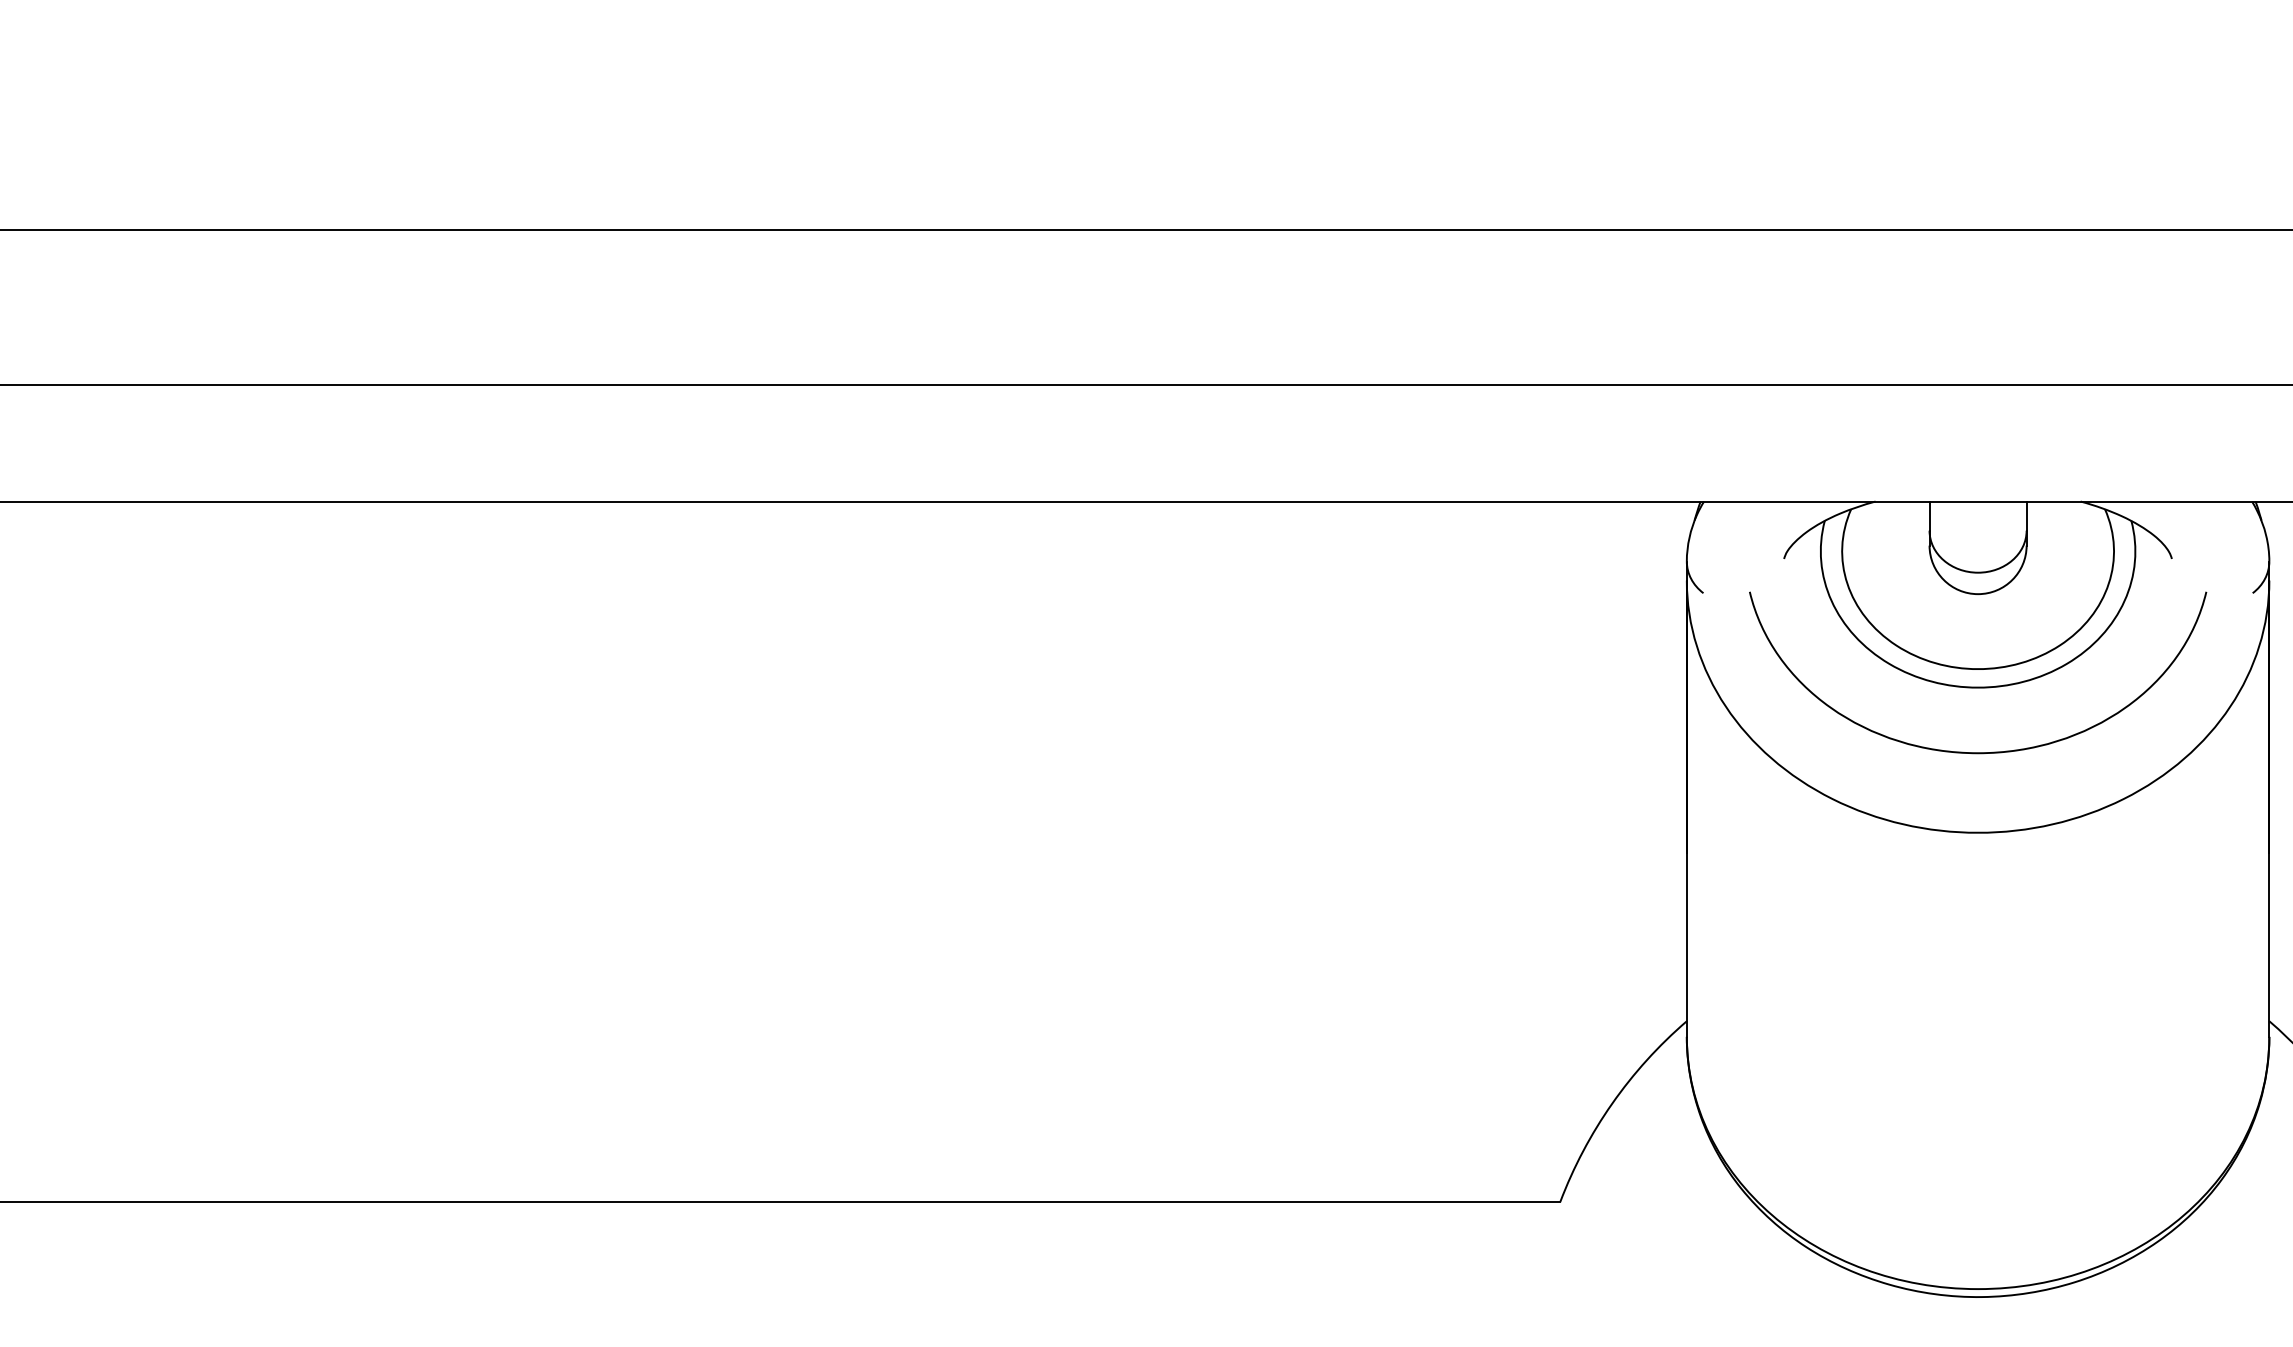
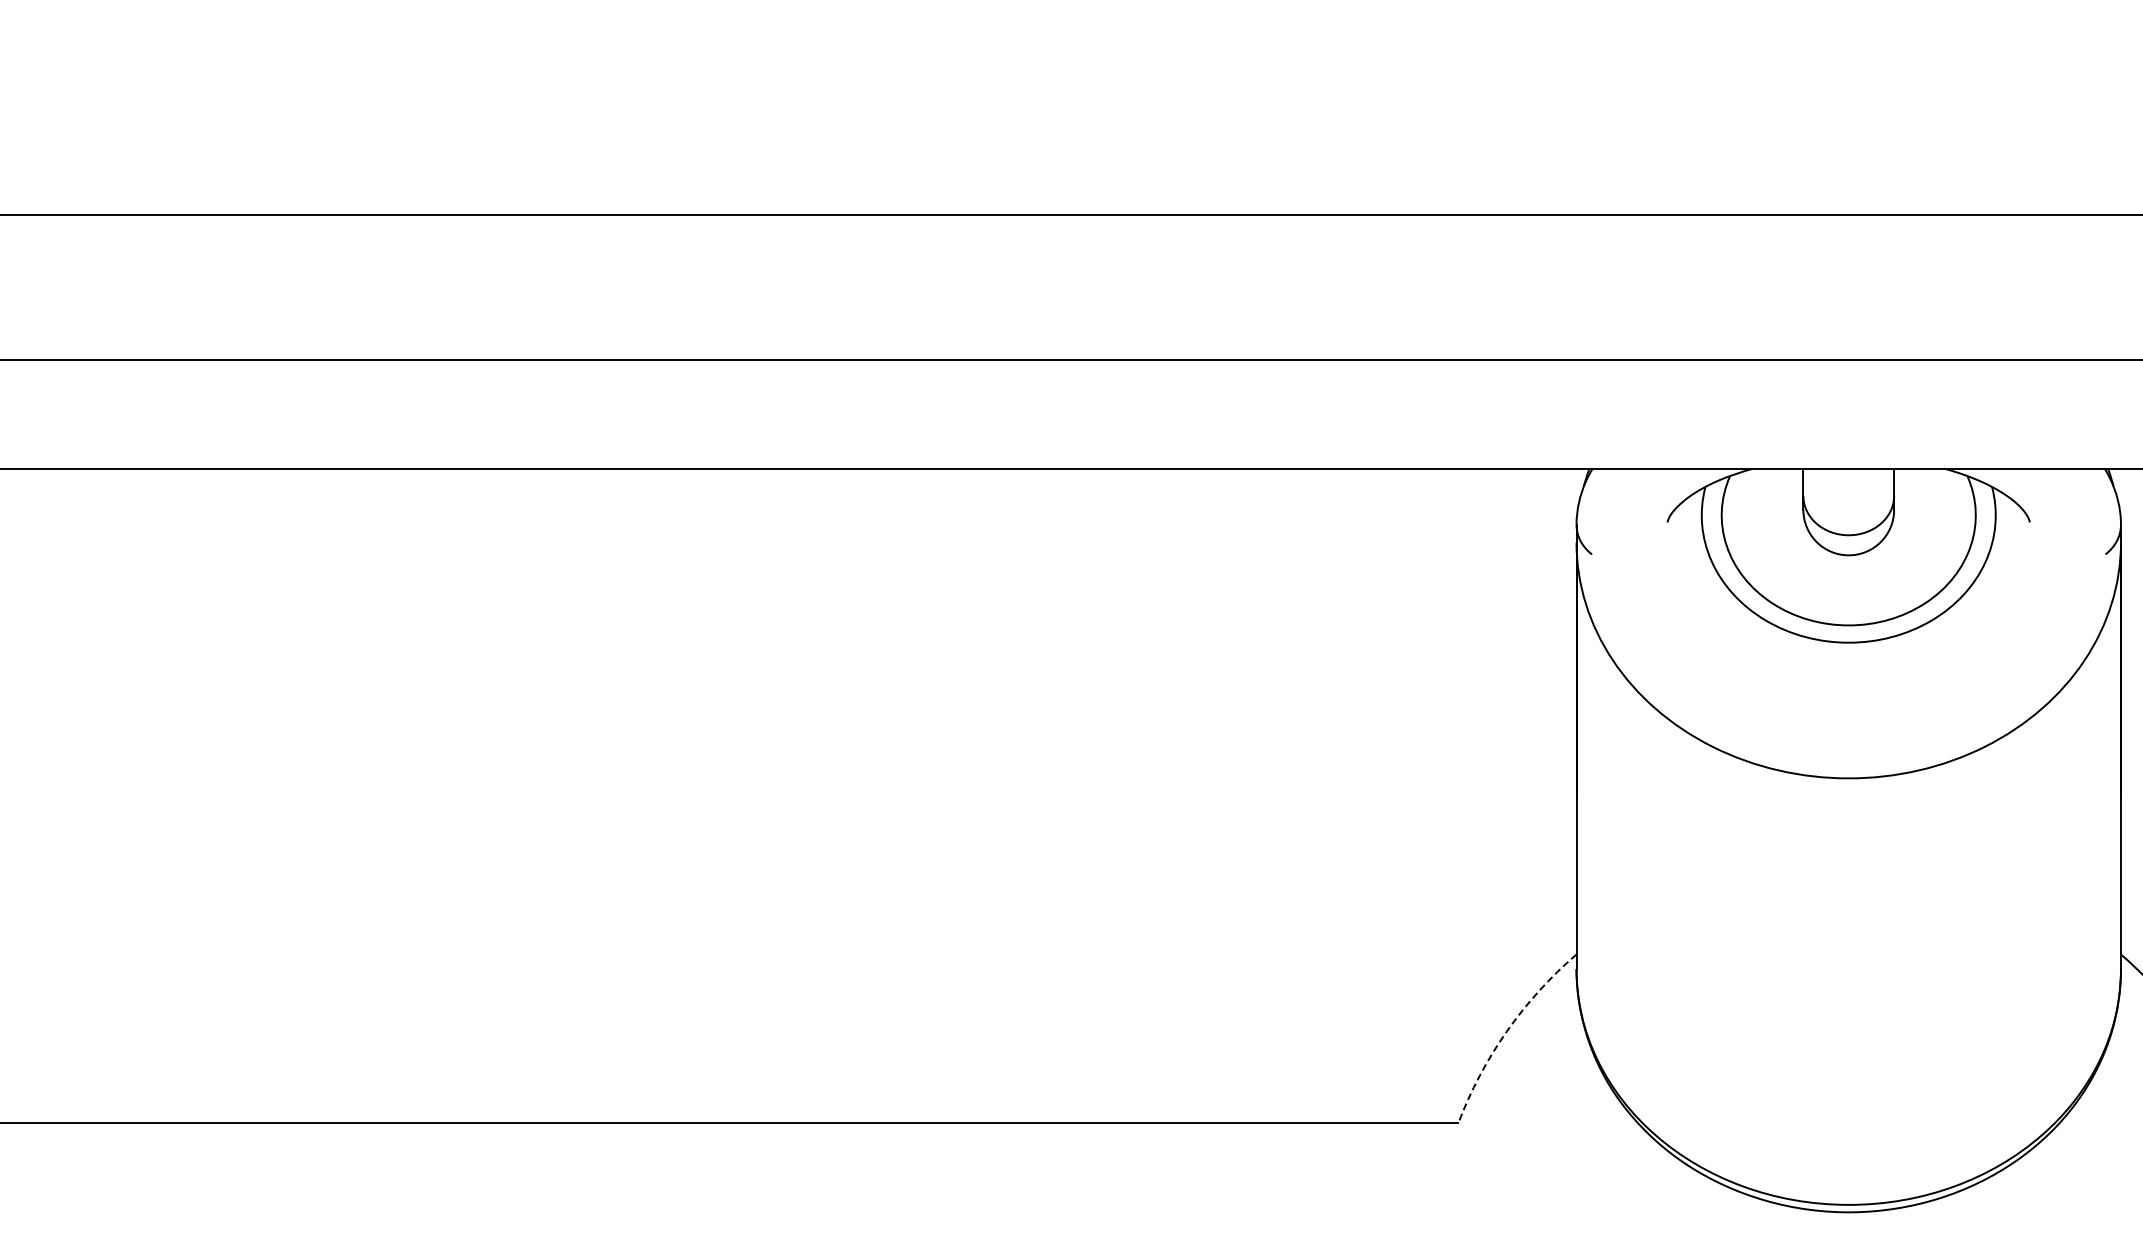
curve: (1966, 751) -> (1837, 702), removed
arc: (1611, 1103) -> (1506, 1031), solid -> dashed

